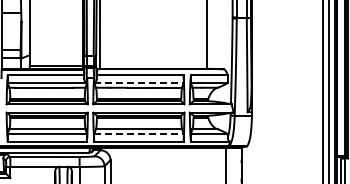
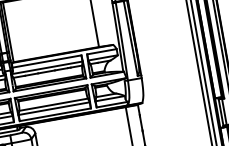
line: (138, 82) -> (46, 67), dashed -> solid
line: (138, 134) -> (53, 109), dashed -> solid

